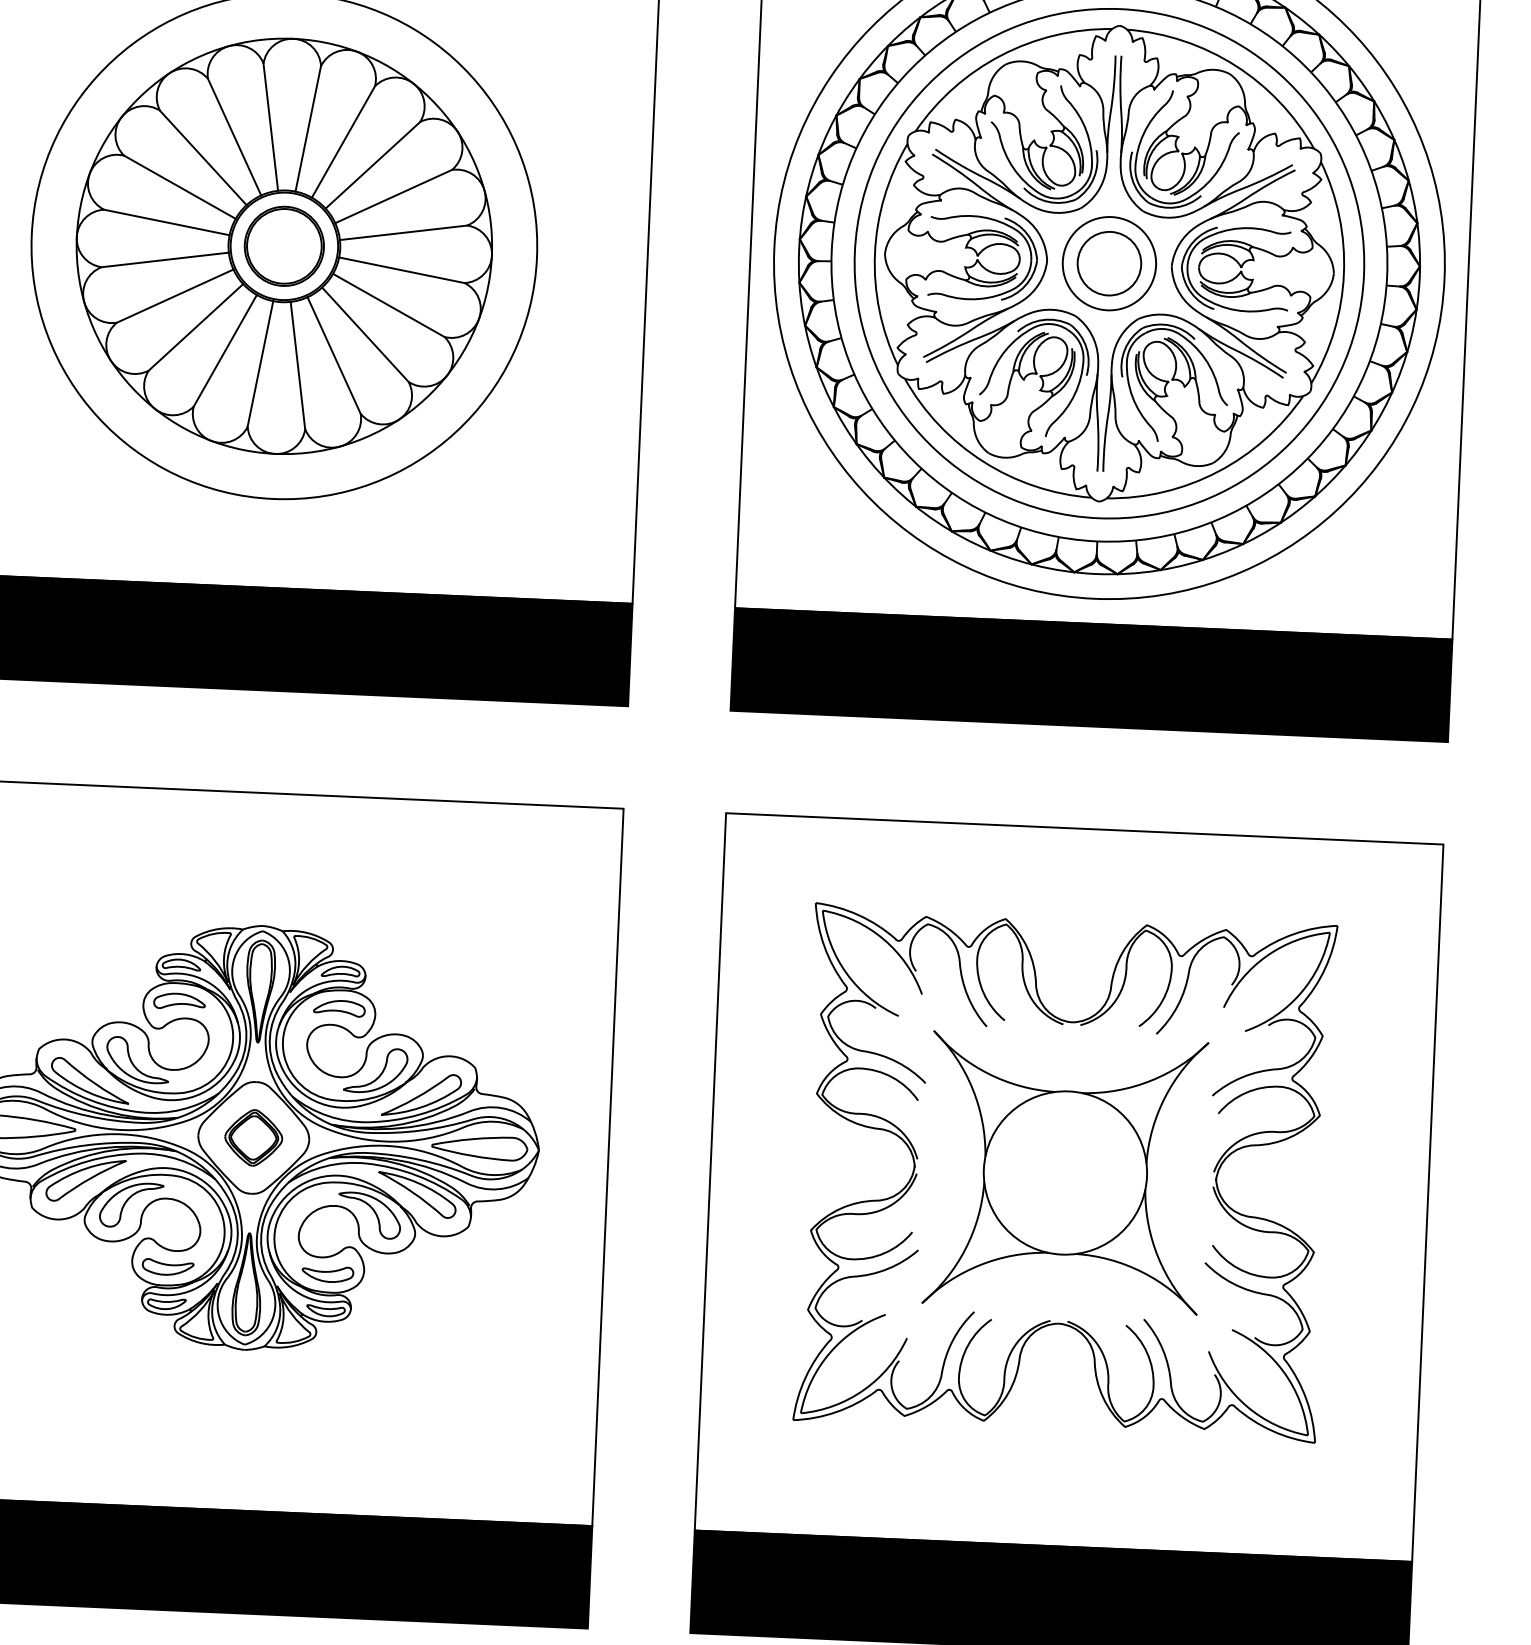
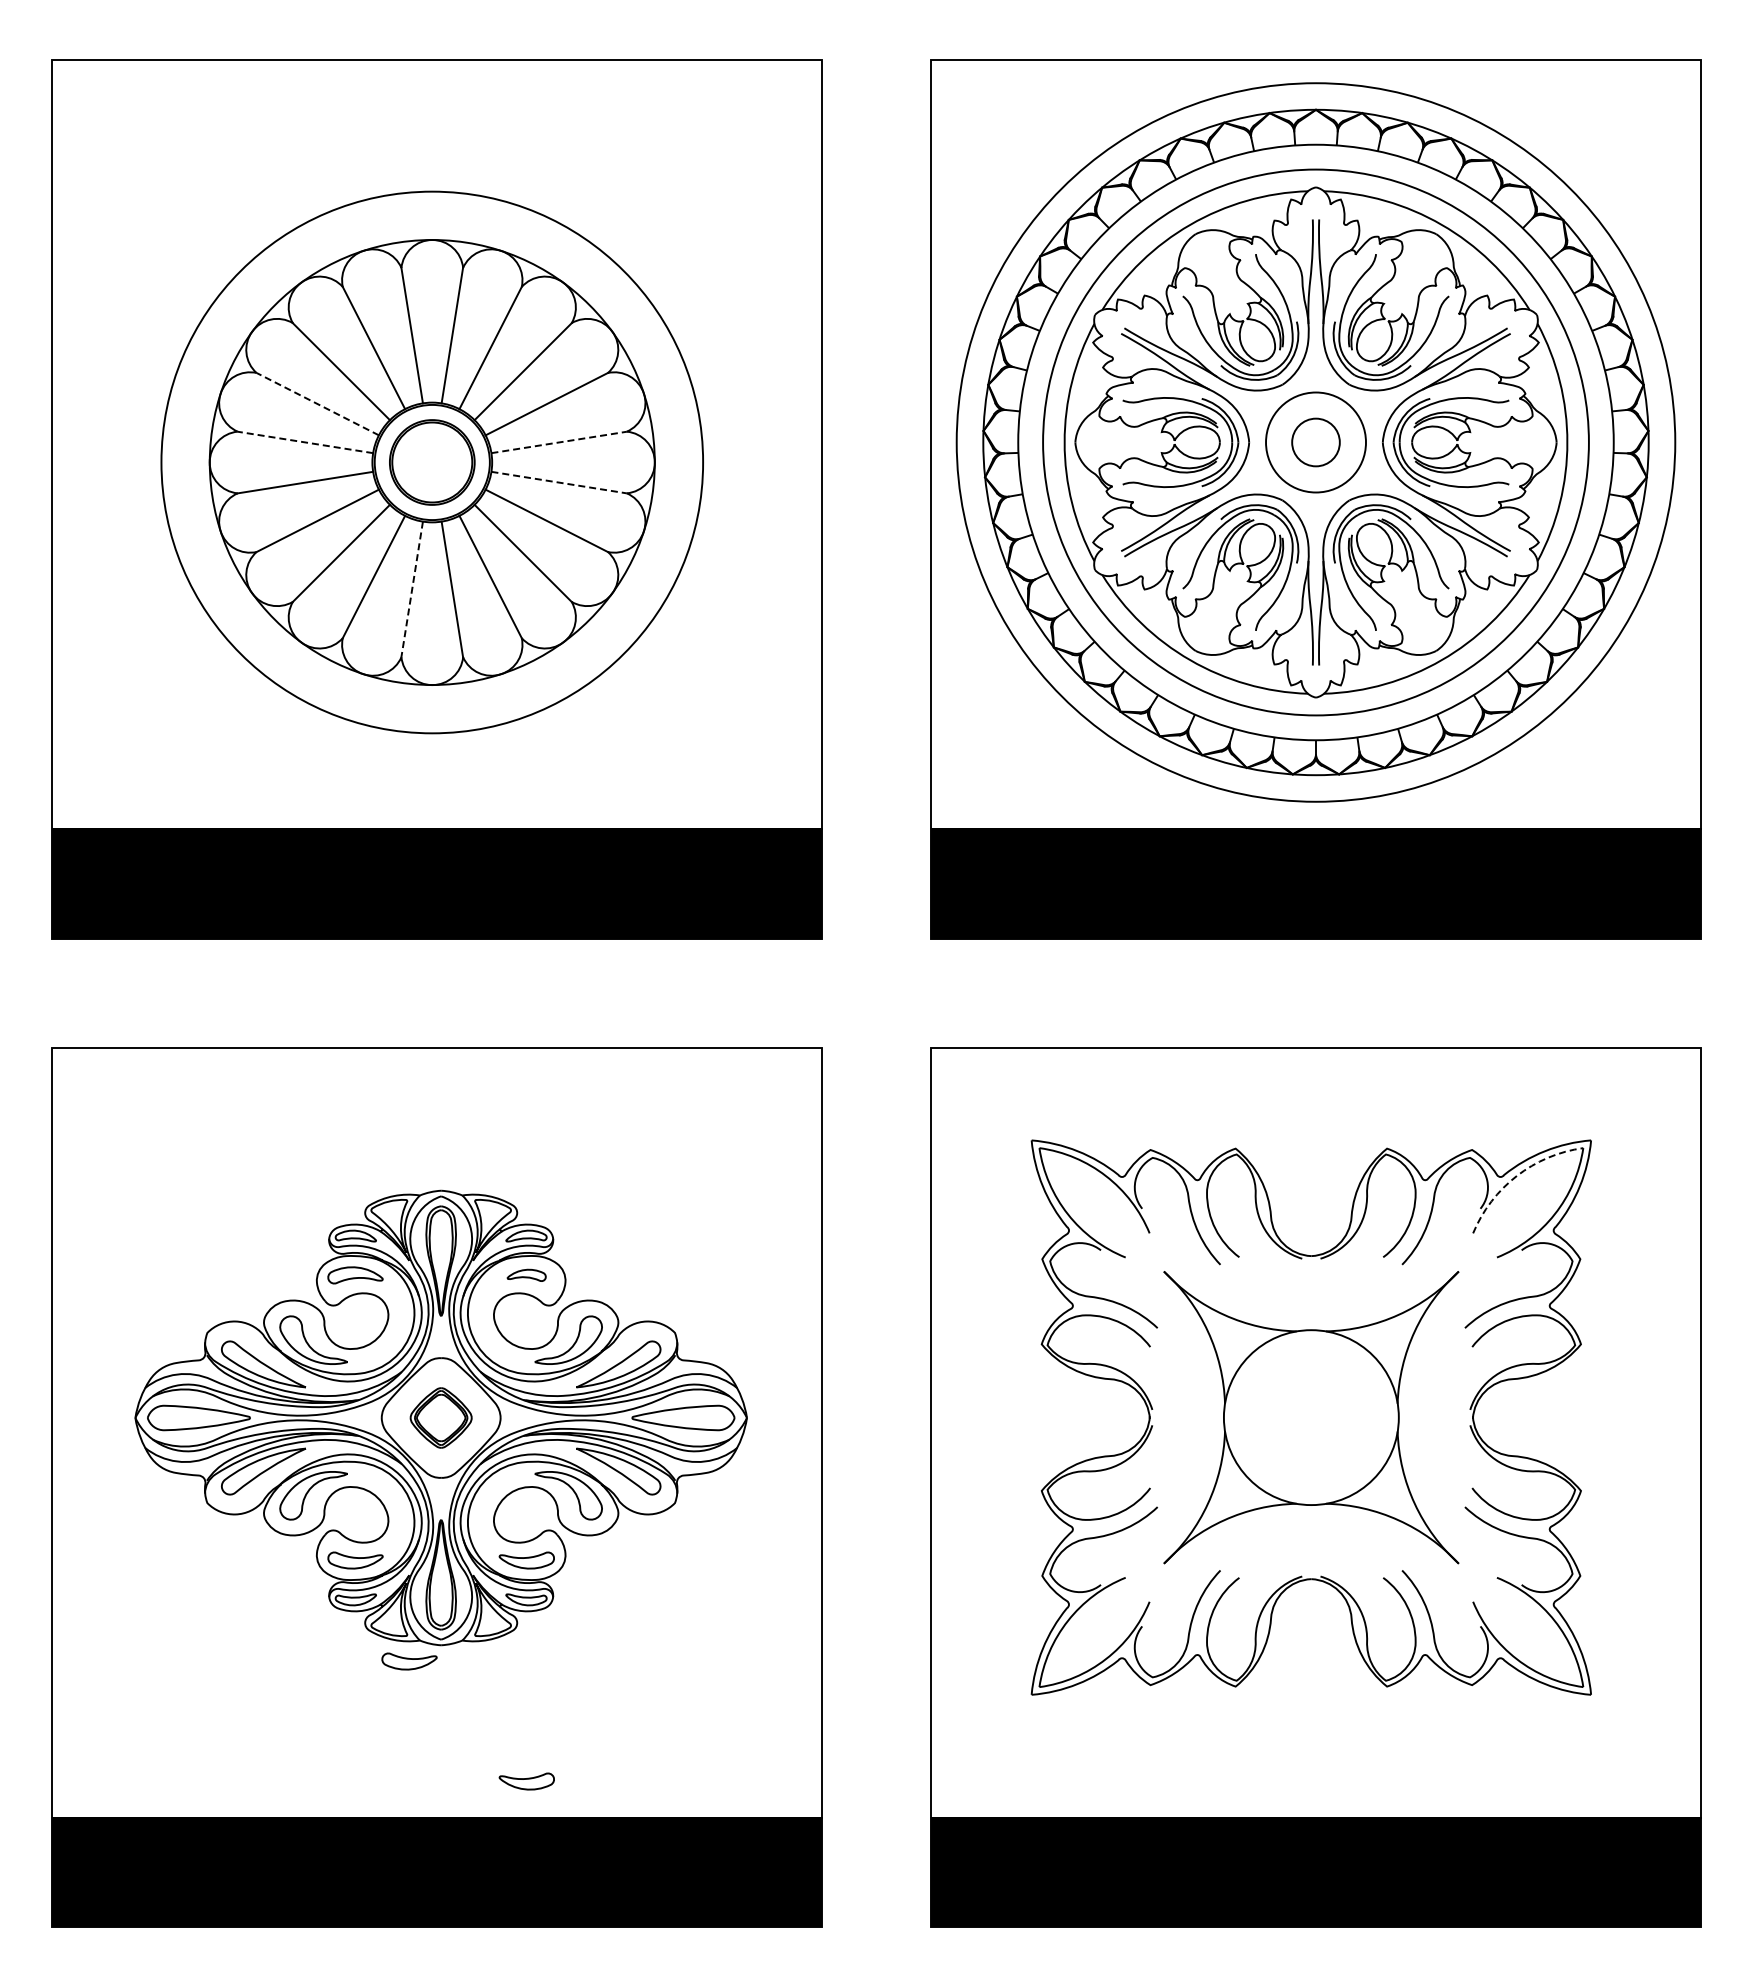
line: (179, 187) -> (317, 404), solid -> dashed
line: (166, 222) -> (305, 442), solid -> dashed
line: (403, 232) -> (559, 442), solid -> dashed
circle: (1108, 263) -> (1315, 442), size x0.7
line: (402, 270) -> (559, 482), solid -> dashed
line: (260, 364) -> (412, 589), solid -> dashed
line: (1266, 956) -> (1516, 1176), solid -> dashed
part: (339, 1008) -> (526, 1275), size x0.7
part: (214, 1363) -> (409, 1661), added
part: (318, 1480) -> (526, 1781), added

